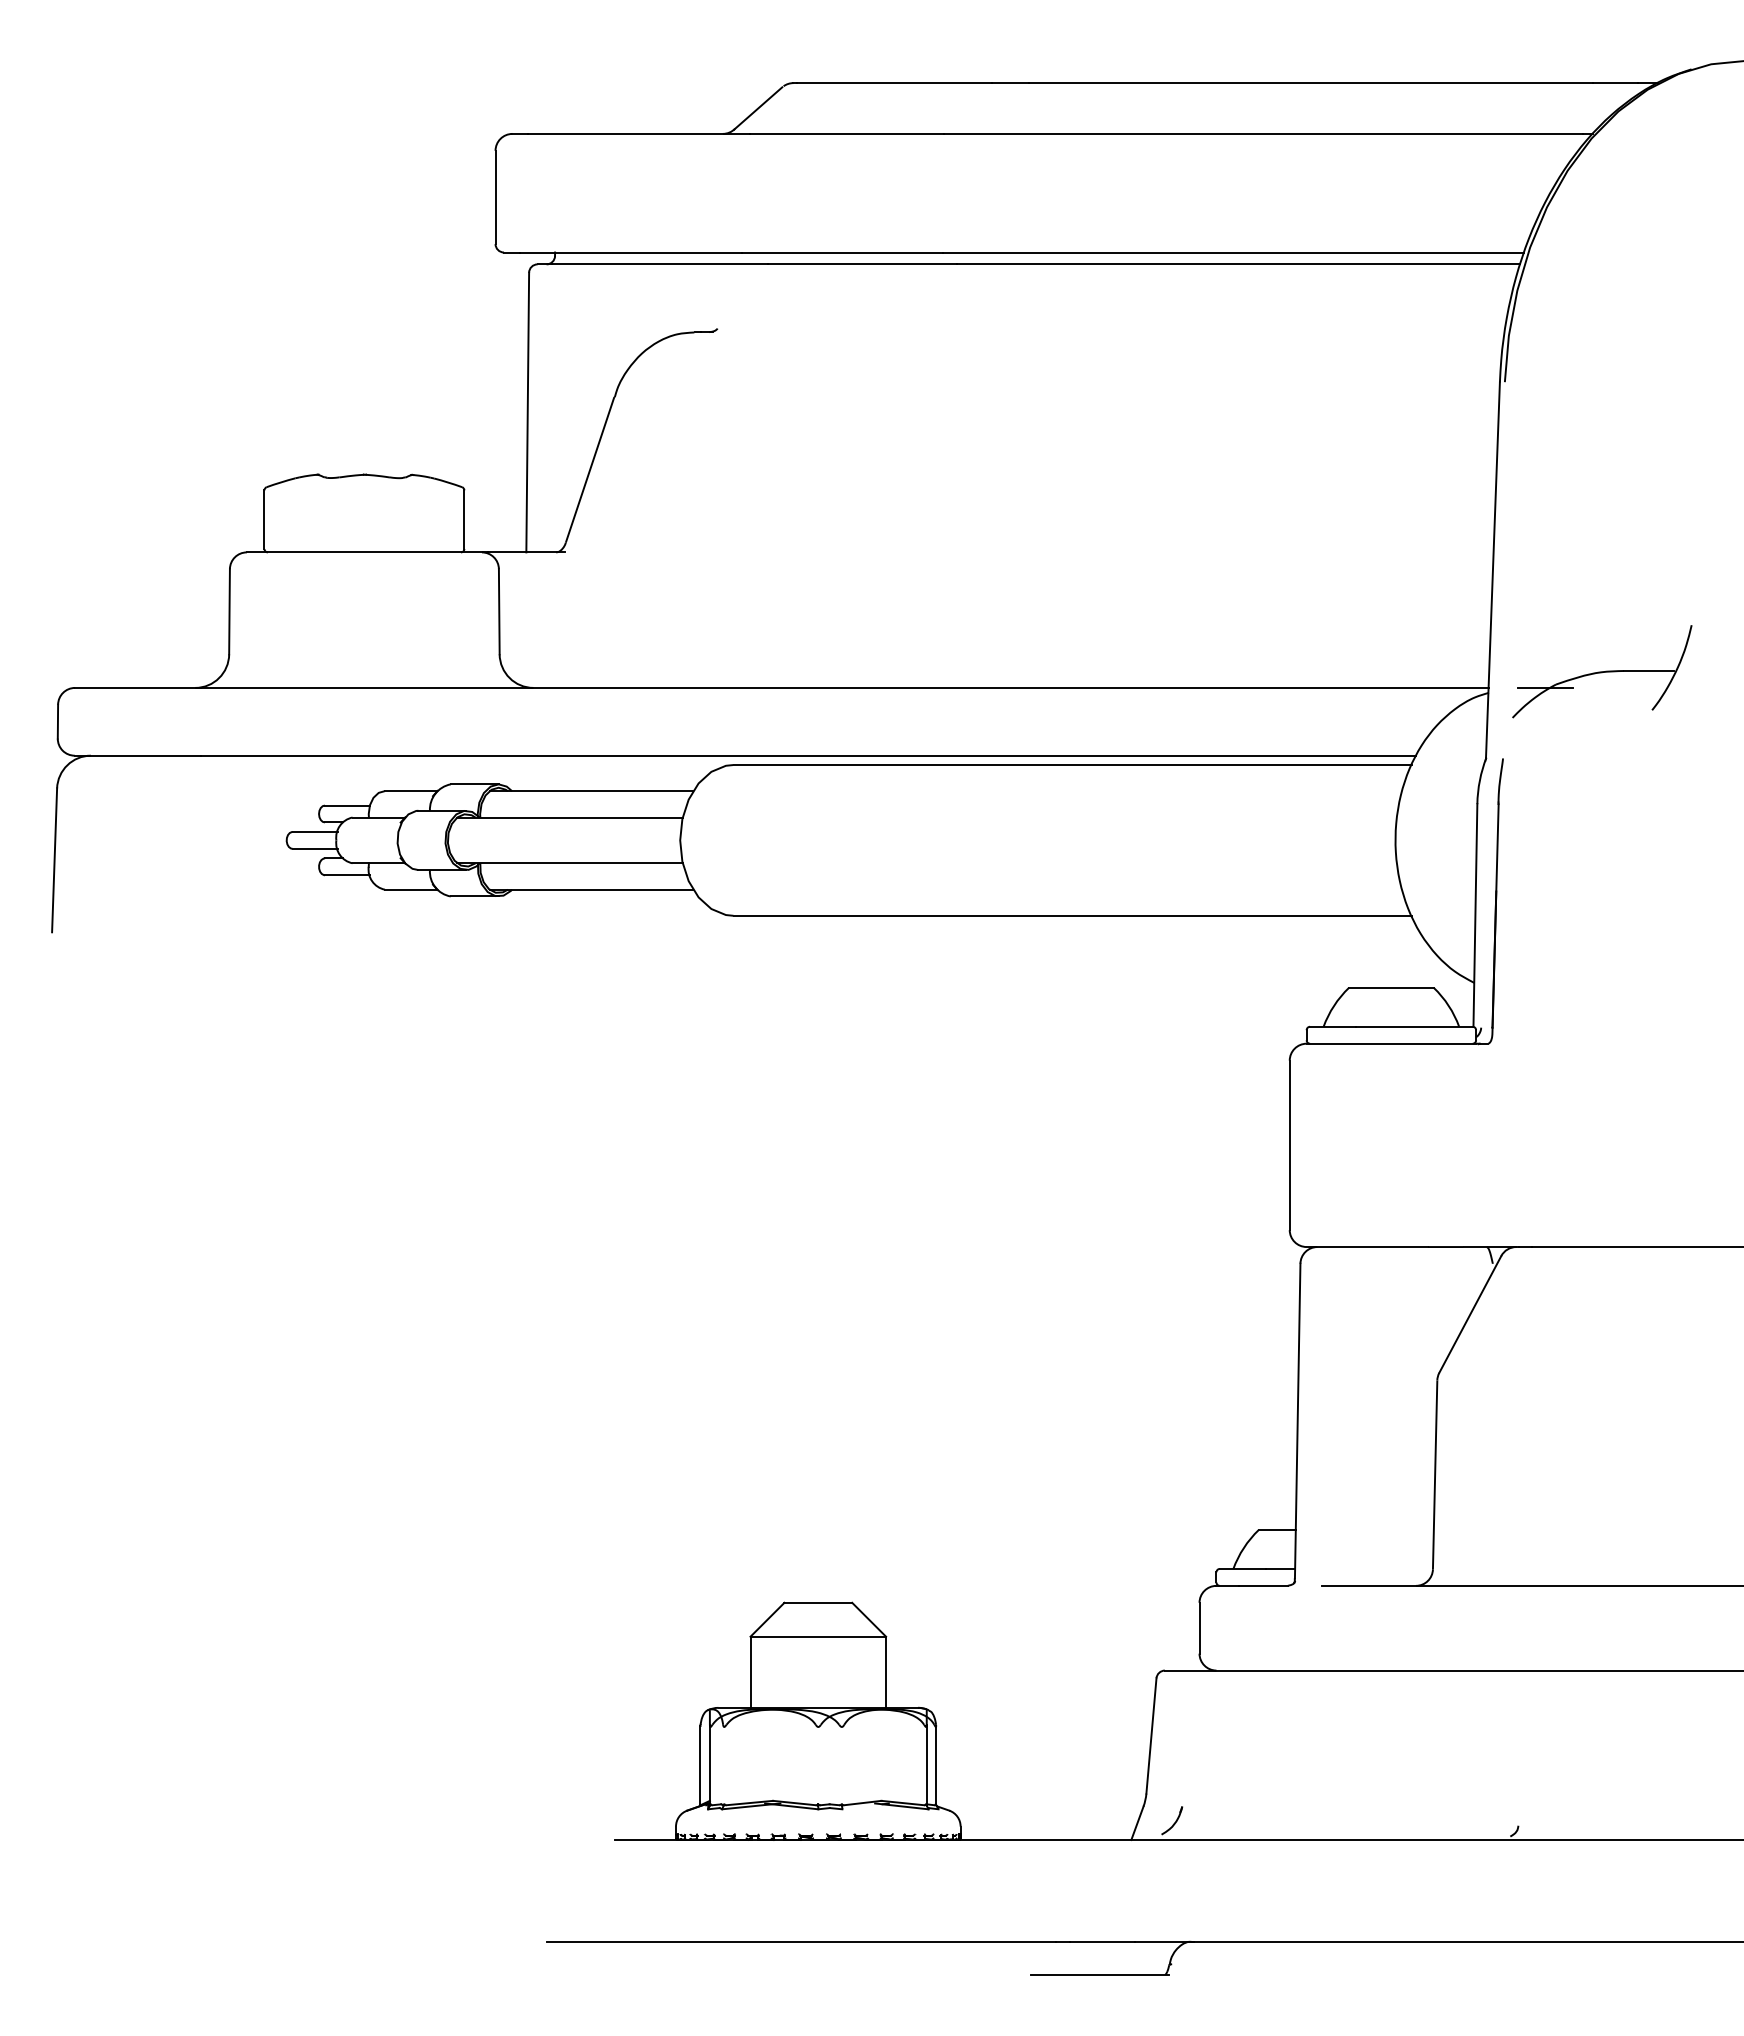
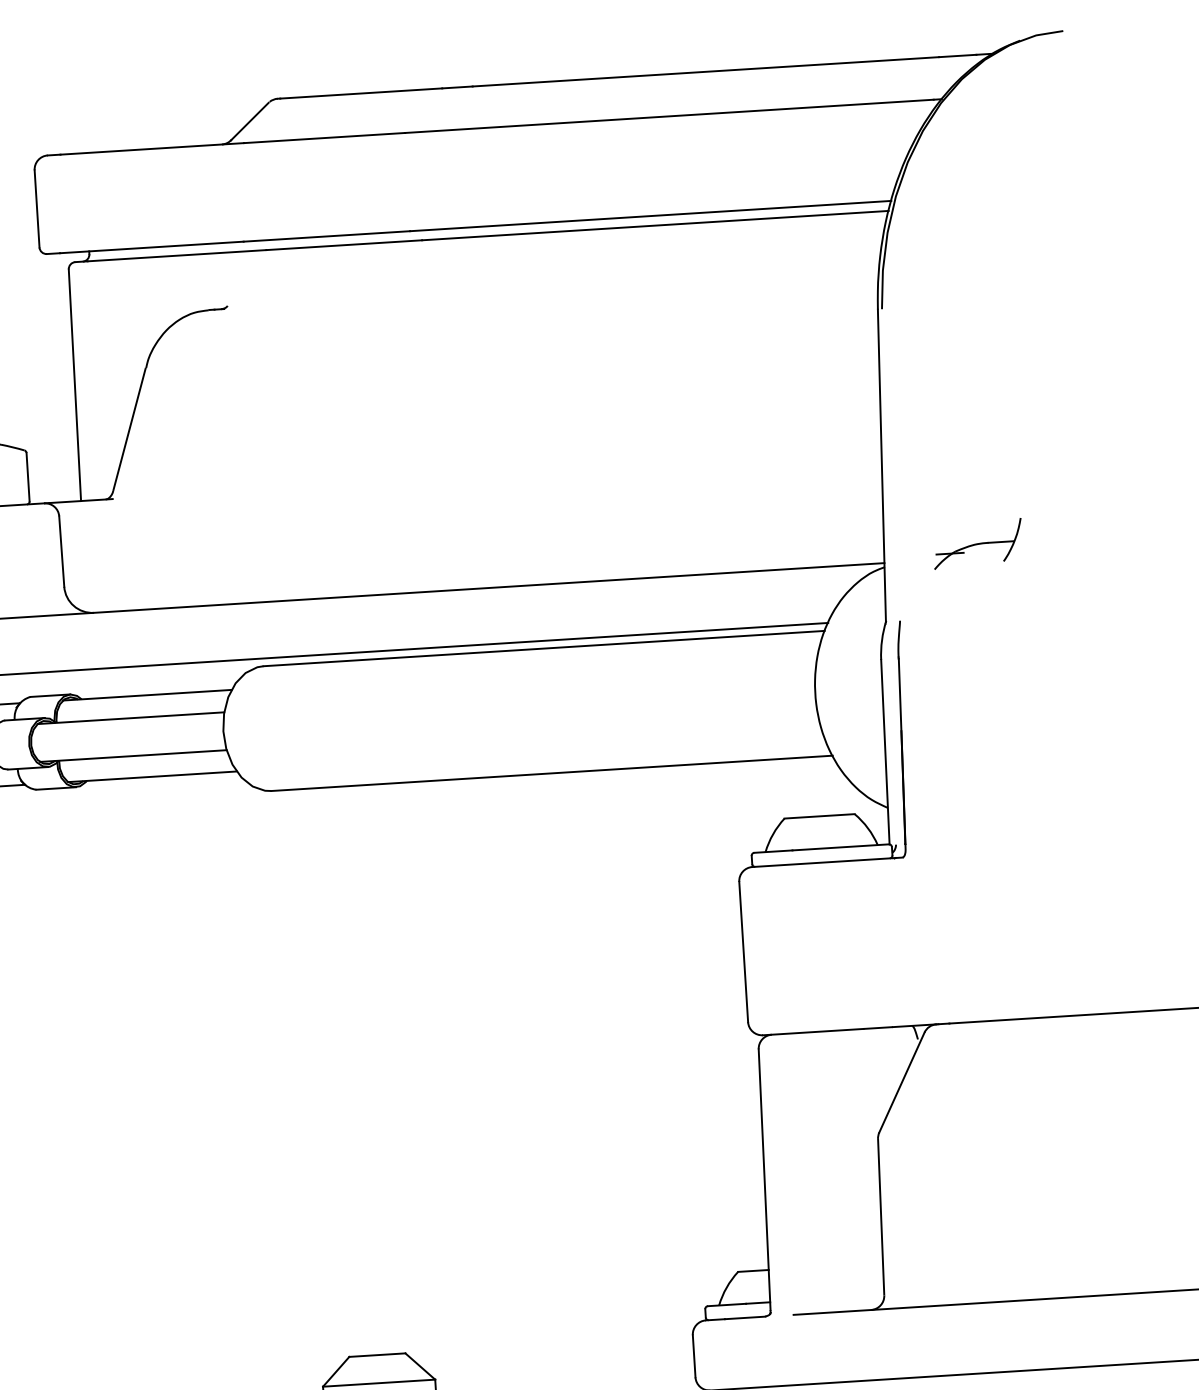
part: (1602, 671) -> (977, 543), size x0.6

